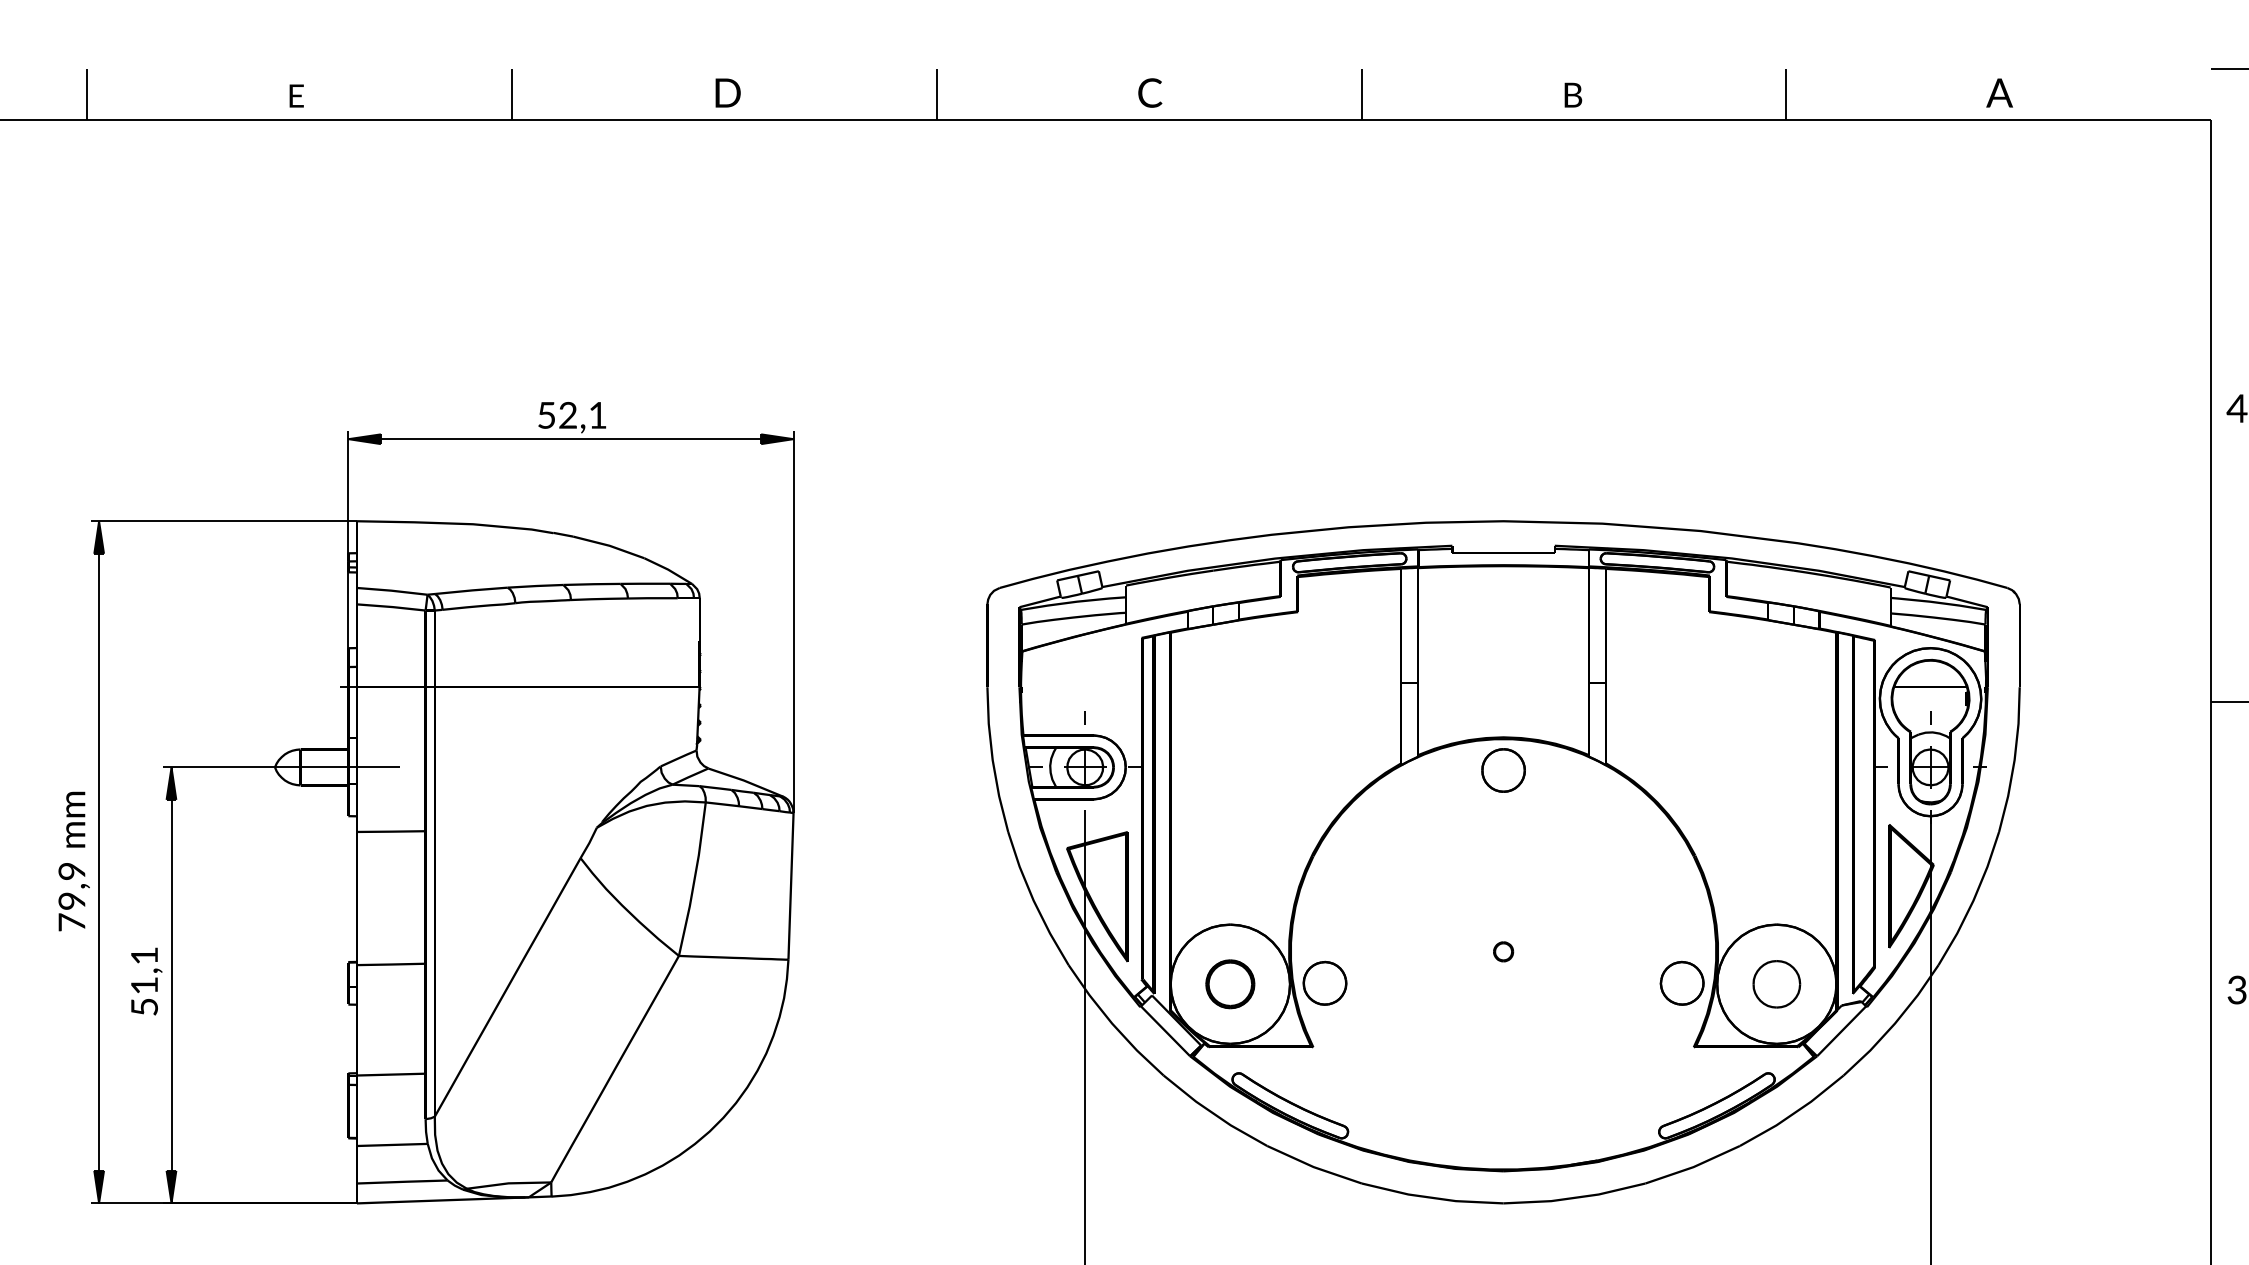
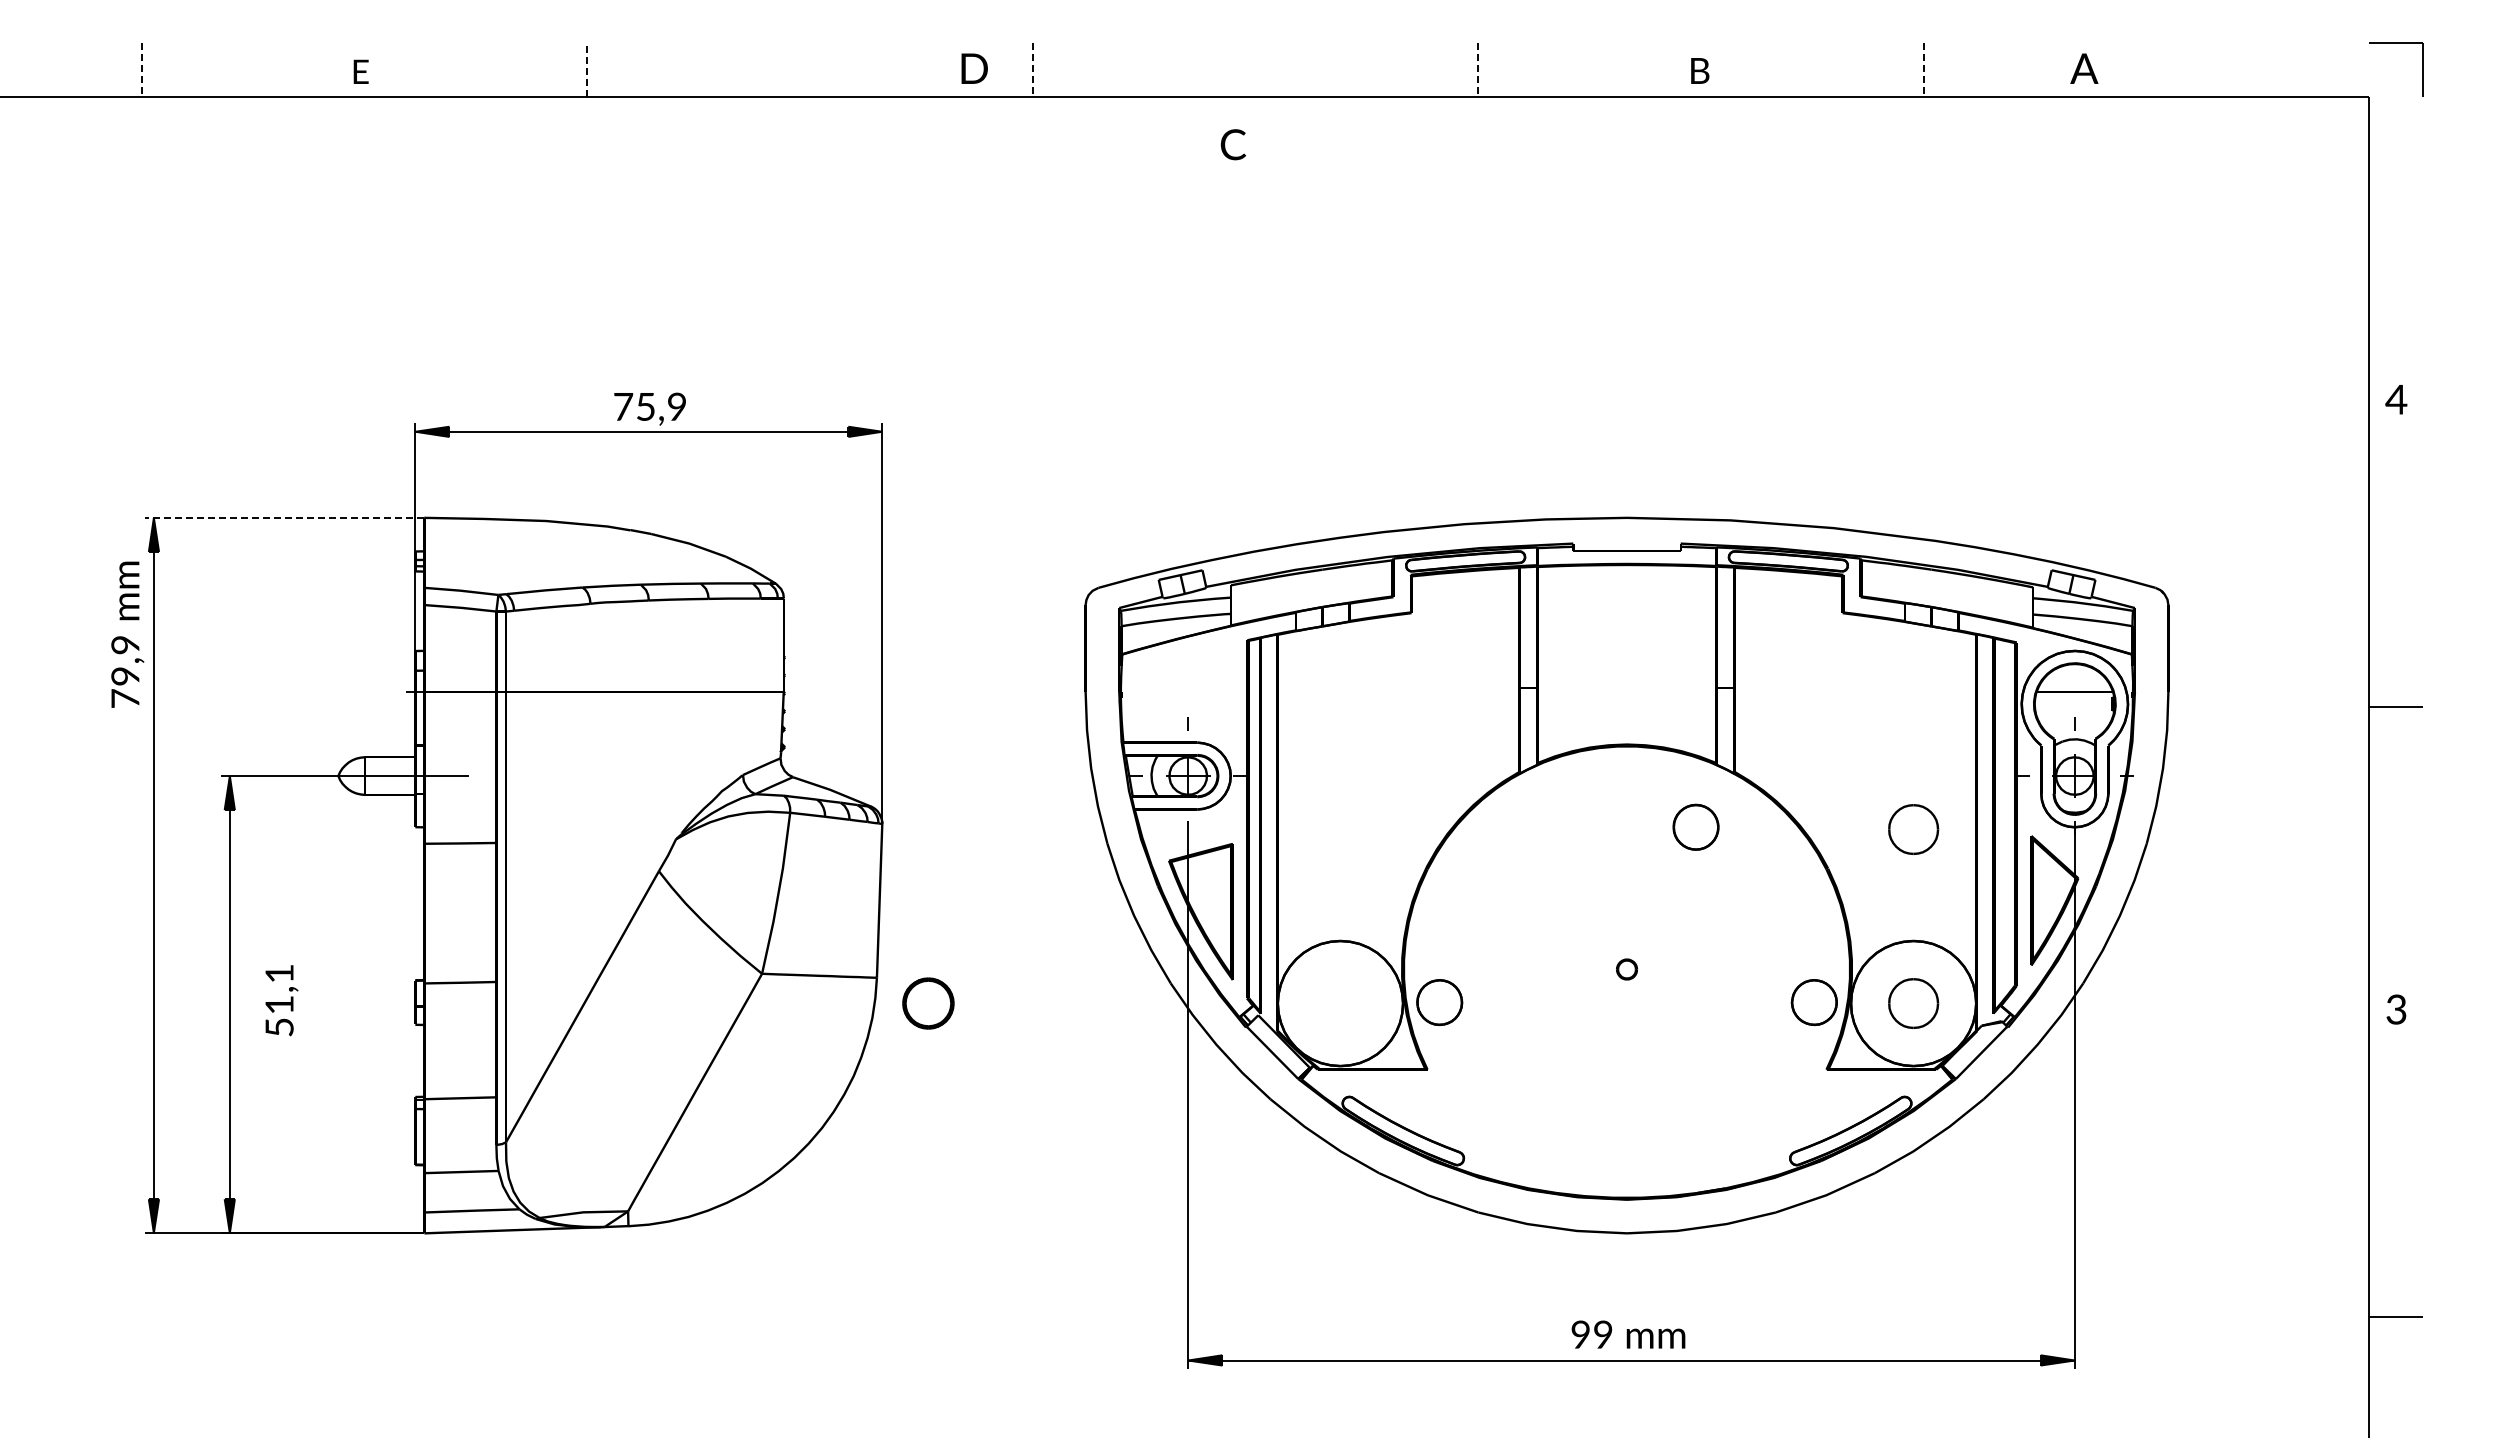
text: (727, 92) -> (974, 68), moved
text: (1149, 92) -> (1232, 144), moved
text: (1999, 92) -> (2084, 68), moved
line: (87, 94) -> (141, 70), solid -> dashed
line: (512, 94) -> (587, 70), solid -> dashed
line: (936, 94) -> (1032, 70), solid -> dashed
line: (1361, 94) -> (1478, 70), solid -> dashed
line: (1786, 94) -> (1923, 70), solid -> dashed
text: (571, 415) -> (649, 406), 52,1 -> 75,9
line: (223, 520) -> (284, 517), solid -> dashed
part: (1503, 769) -> (1695, 826), moved
part: (1776, 818) -> (1913, 829), added
text: (73, 861) -> (127, 634), moved
text: (146, 981) -> (281, 1000), moved
part: (1230, 984) -> (928, 1003), moved

